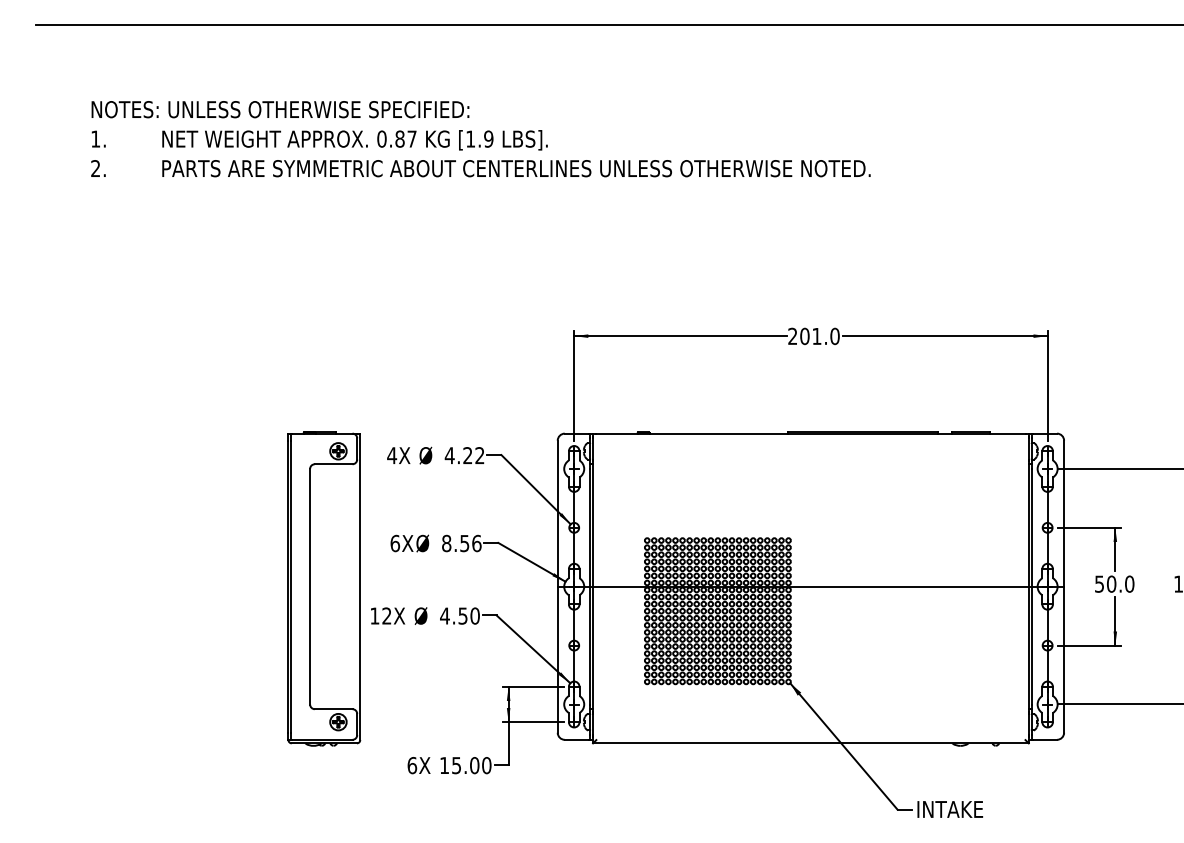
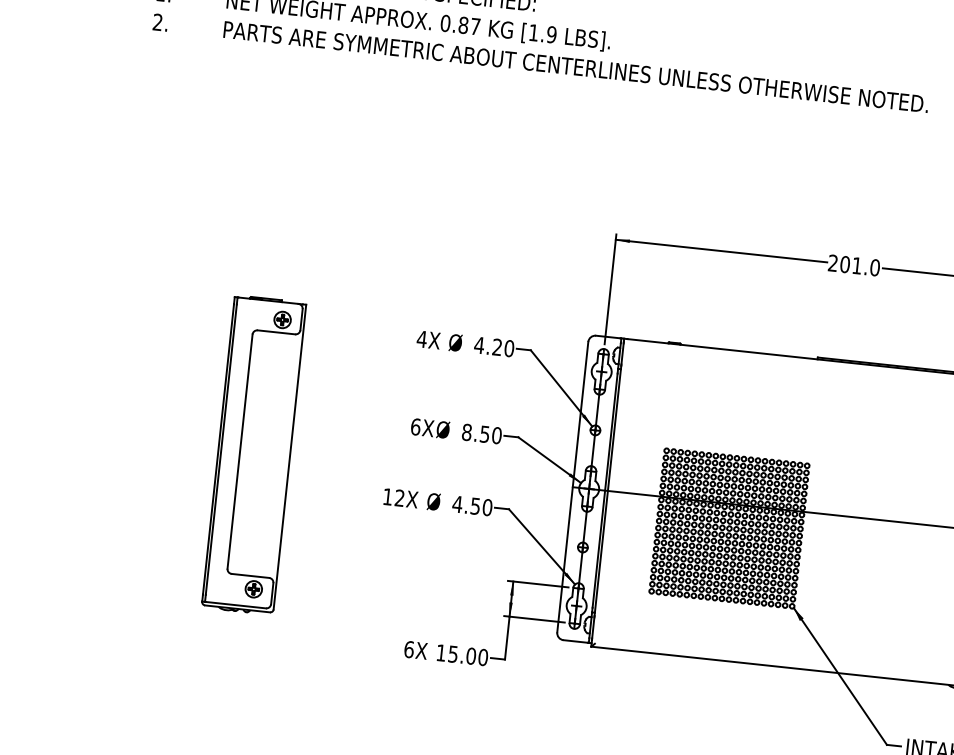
text: (479, 455) -> (508, 348), 4.22 -> 4.20
text: (476, 542) -> (496, 434), 8.56 -> 8.50
part: (324, 588) -> (254, 454), moved

